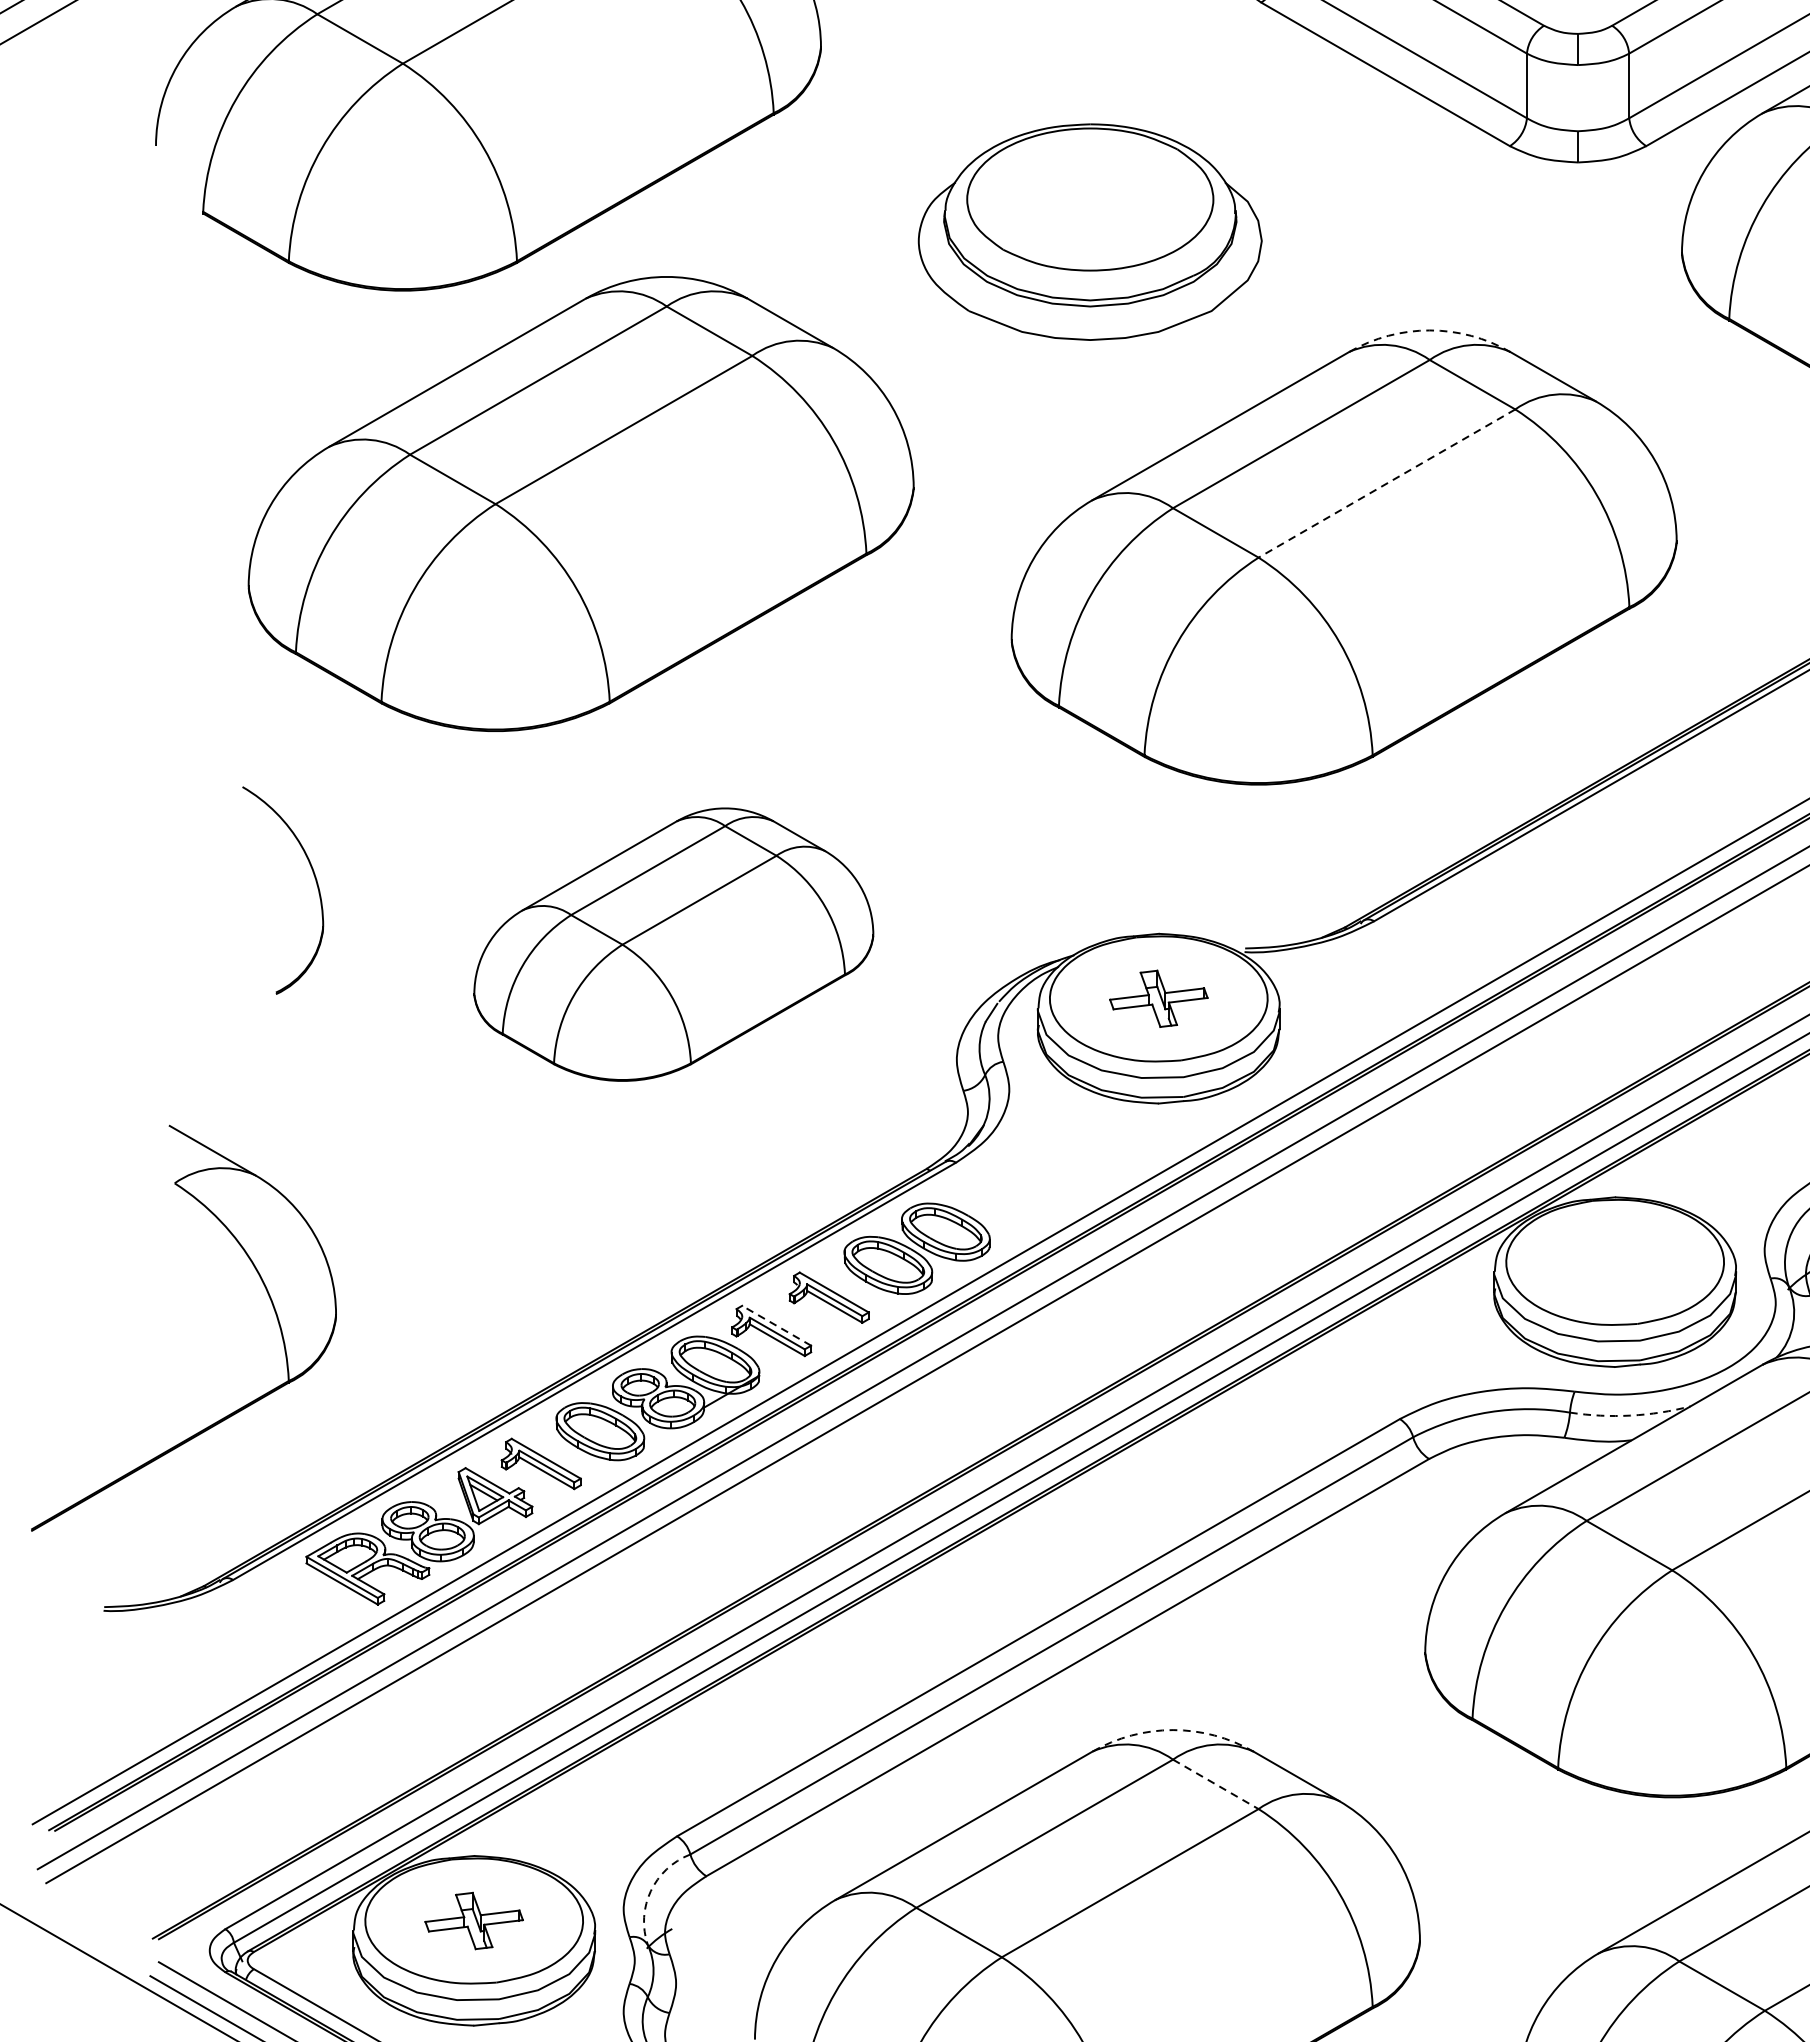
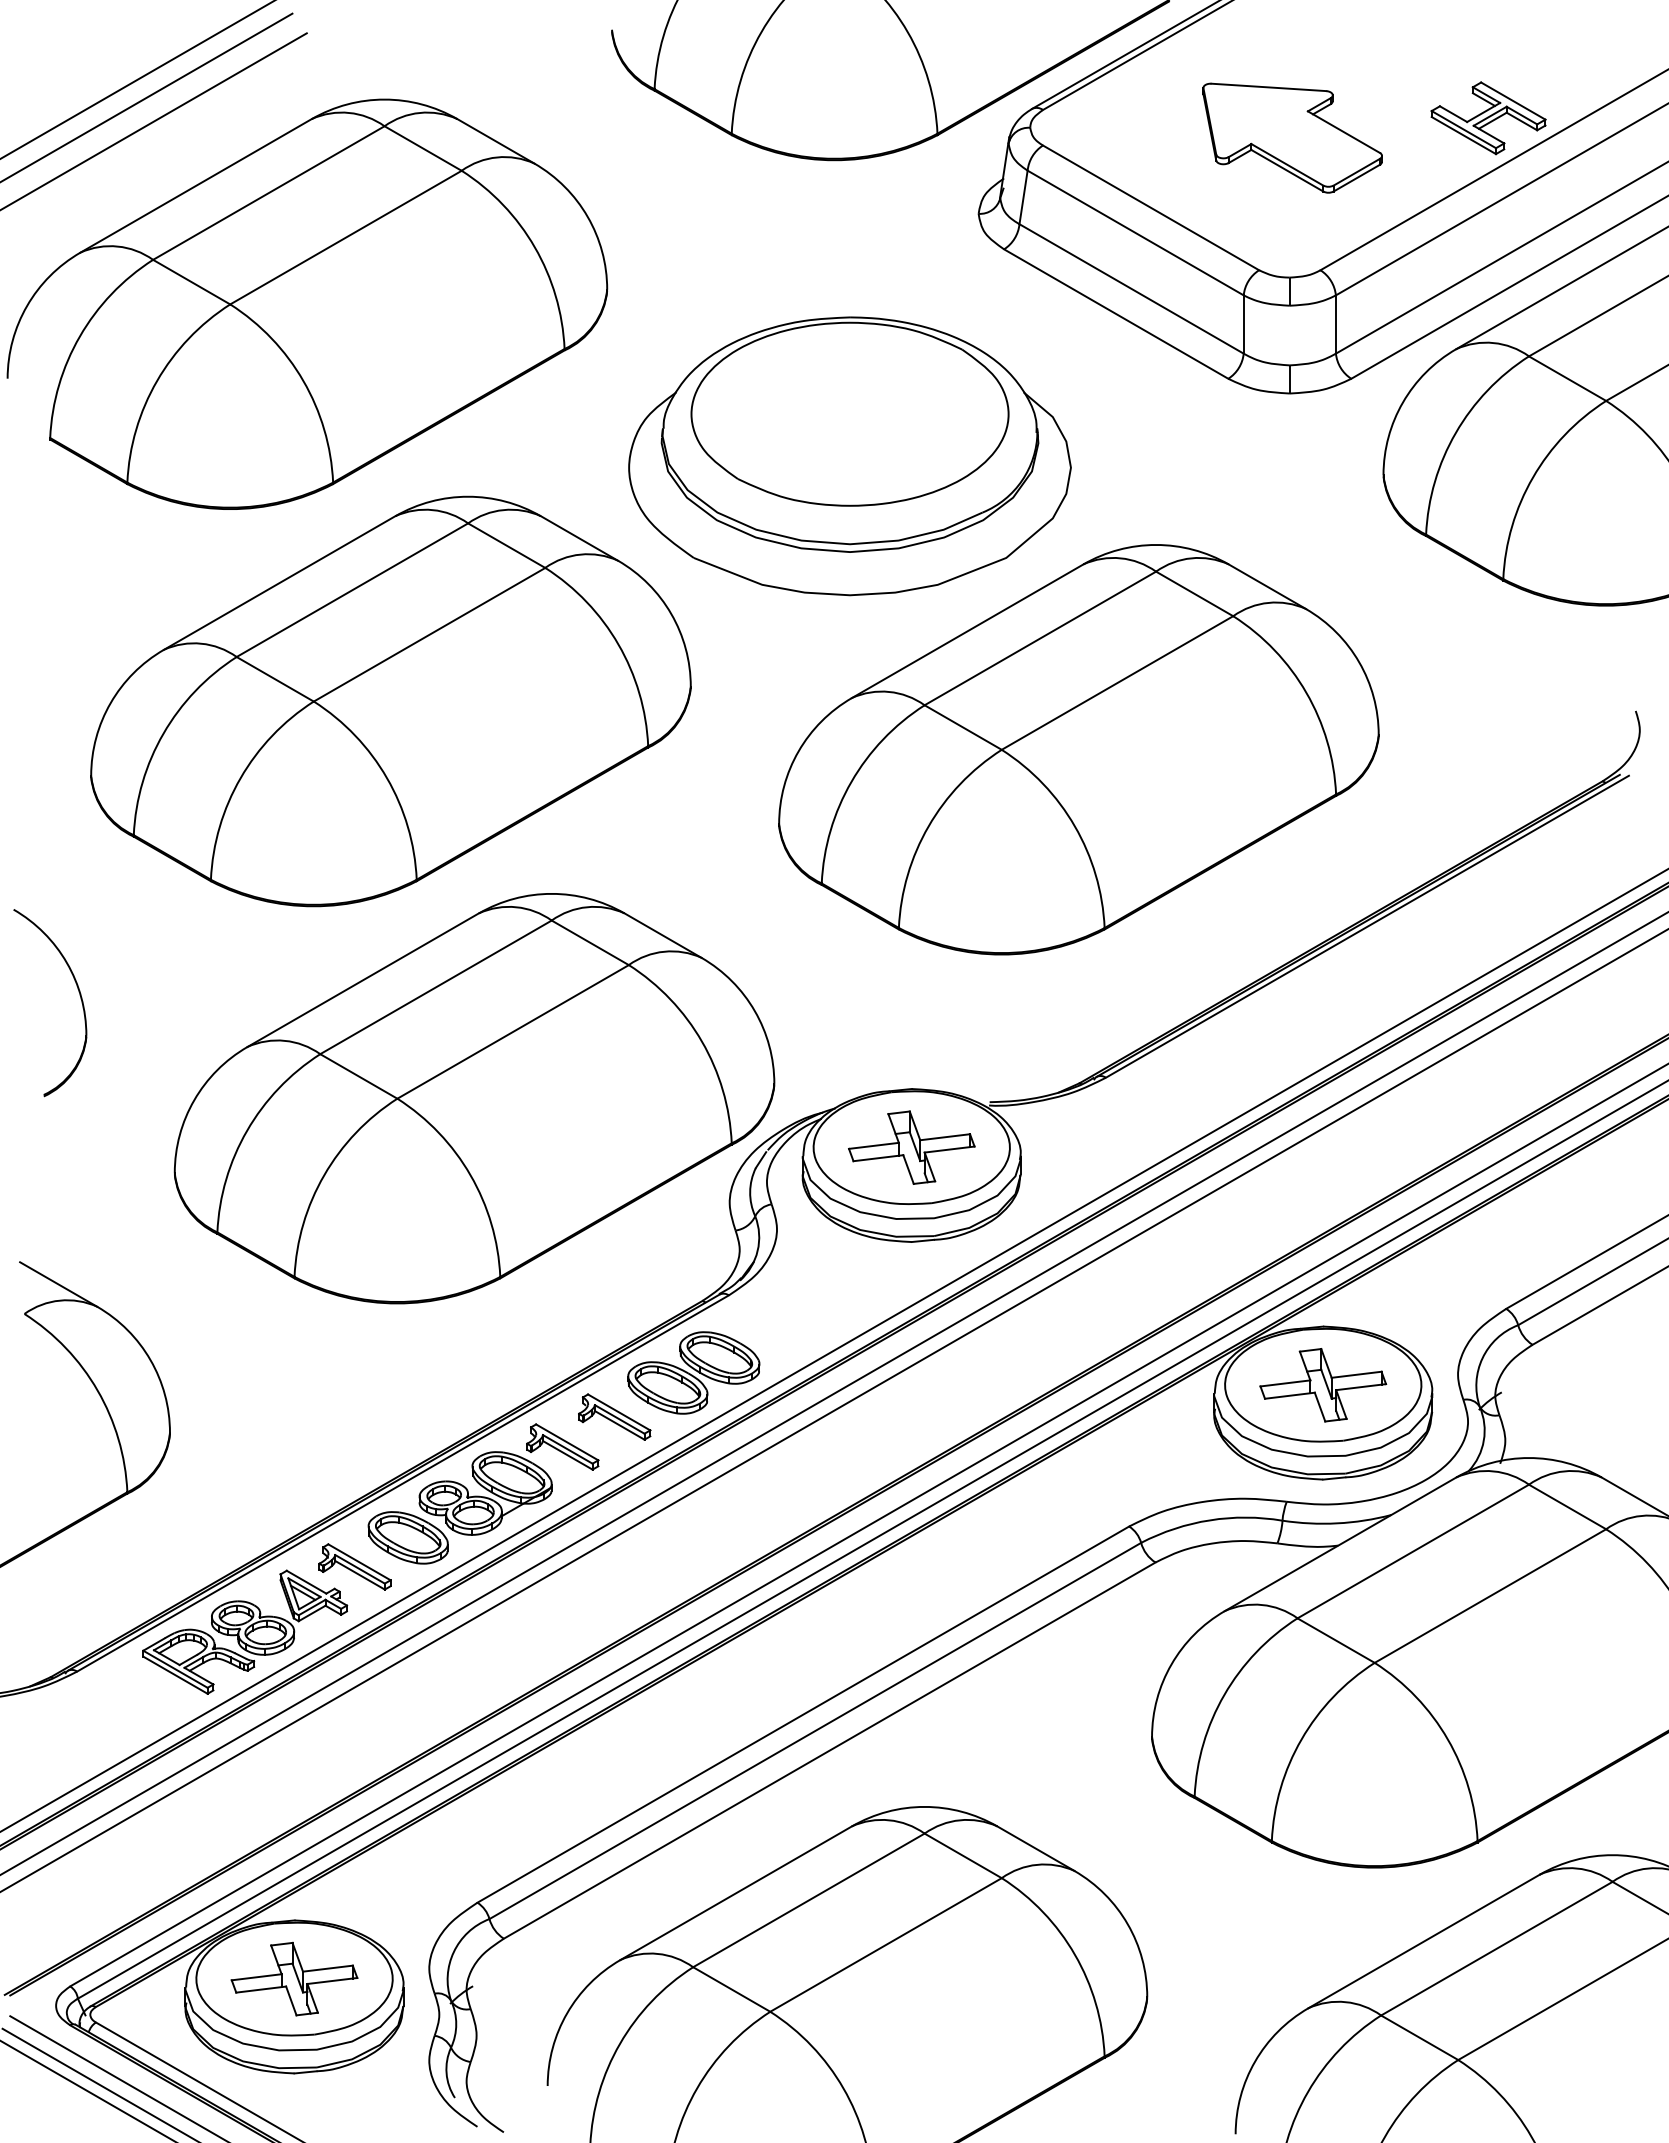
part: (1089, 232) -> (849, 456), size x1.43
arc: (1430, 329) -> (1156, 544), dashed -> solid
line: (1386, 484) -> (1117, 683), dashed -> solid
part: (314, 878) -> (78, 992), moved
part: (673, 944) -> (474, 1098), size x1.67
part: (1158, 998) -> (911, 1147), size x1.43
part: (1615, 1262) -> (1323, 1385), added
line: (776, 1325) -> (567, 1442), dashed -> solid
arc: (1630, 1415) -> (1337, 1523), dashed -> solid
arc: (1172, 1729) -> (924, 1806), dashed -> solid
line: (1216, 1783) -> (963, 1855), dashed -> solid
arc: (650, 1891) -> (453, 1952), dashed -> solid
part: (474, 1920) -> (294, 1978), size x1.43

